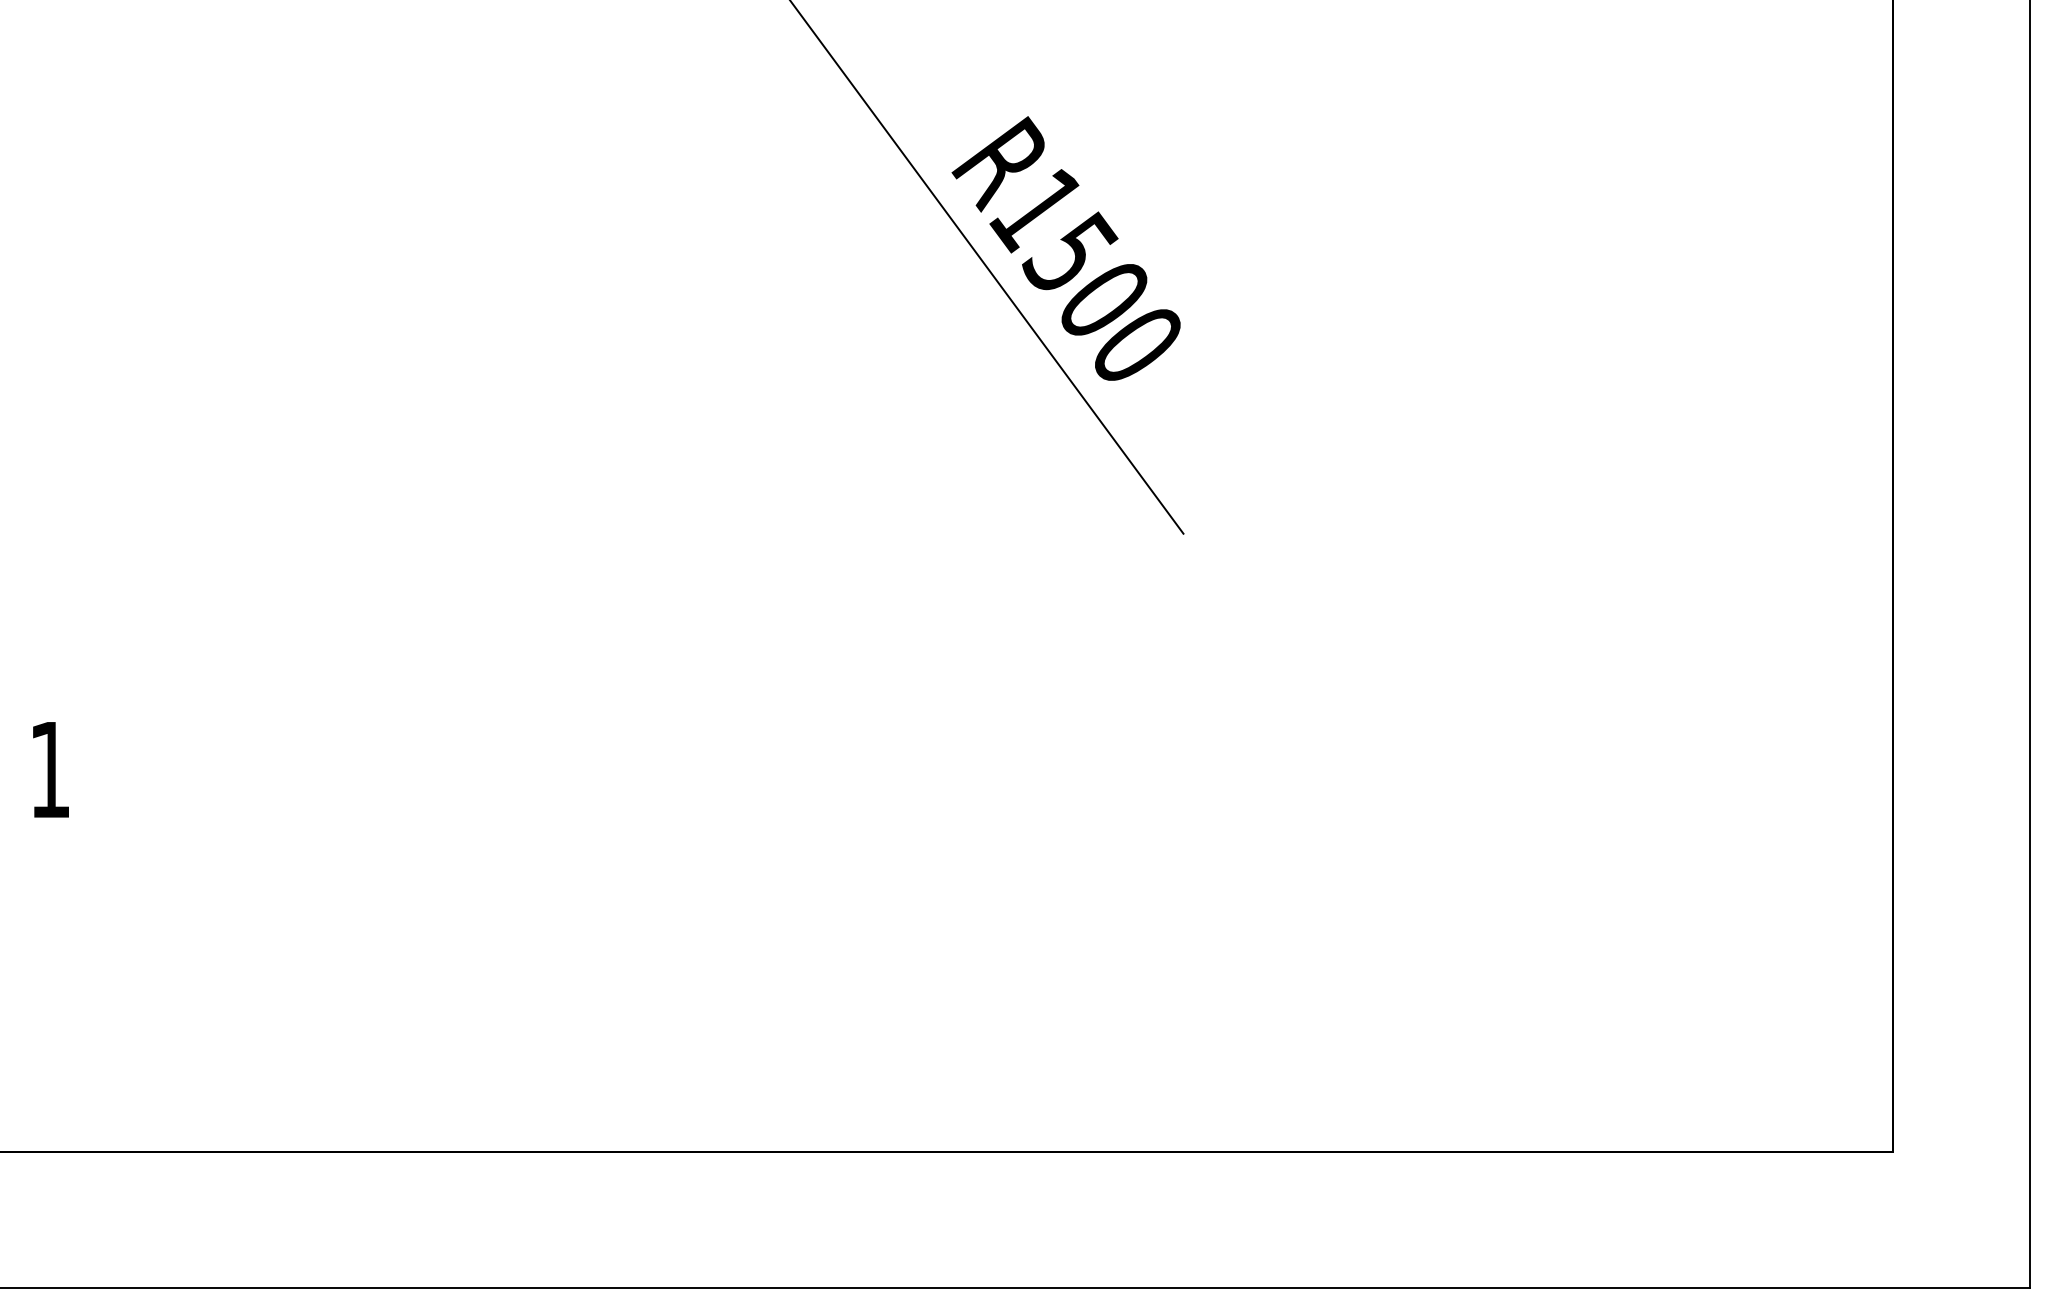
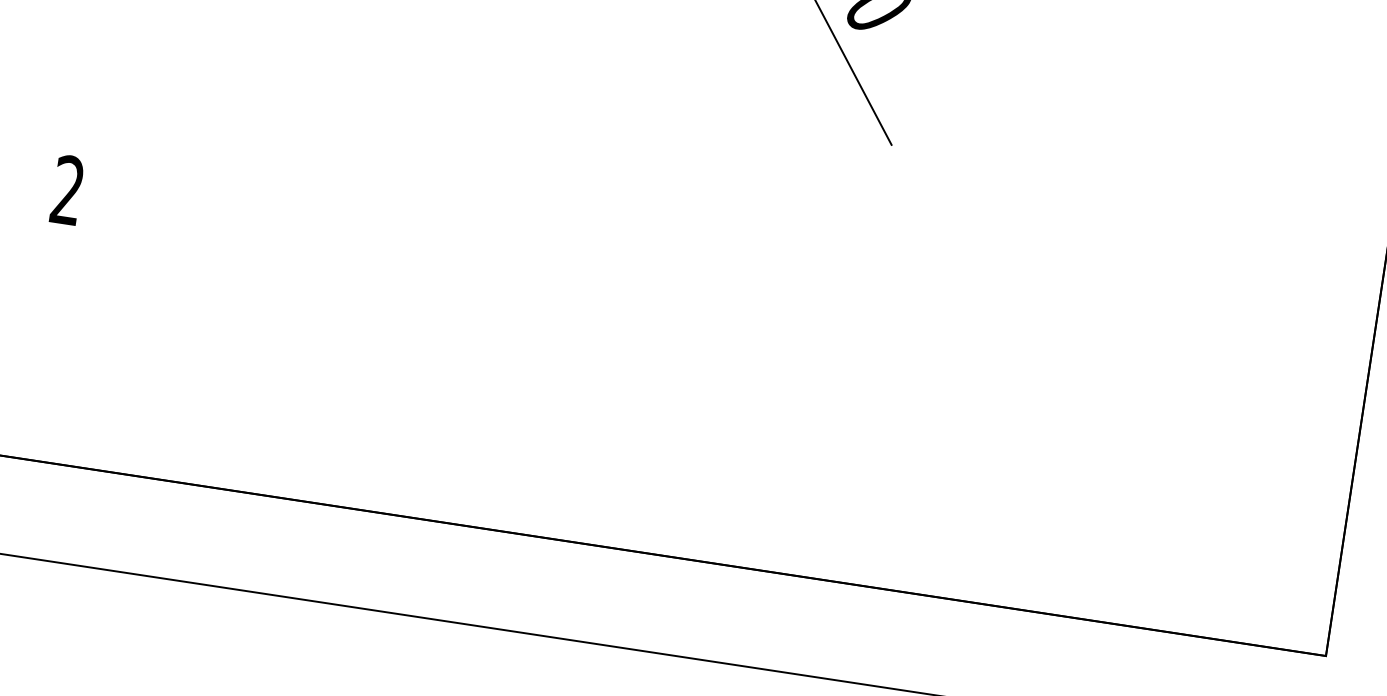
text: (49, 768) -> (67, 189), 1 -> 2

